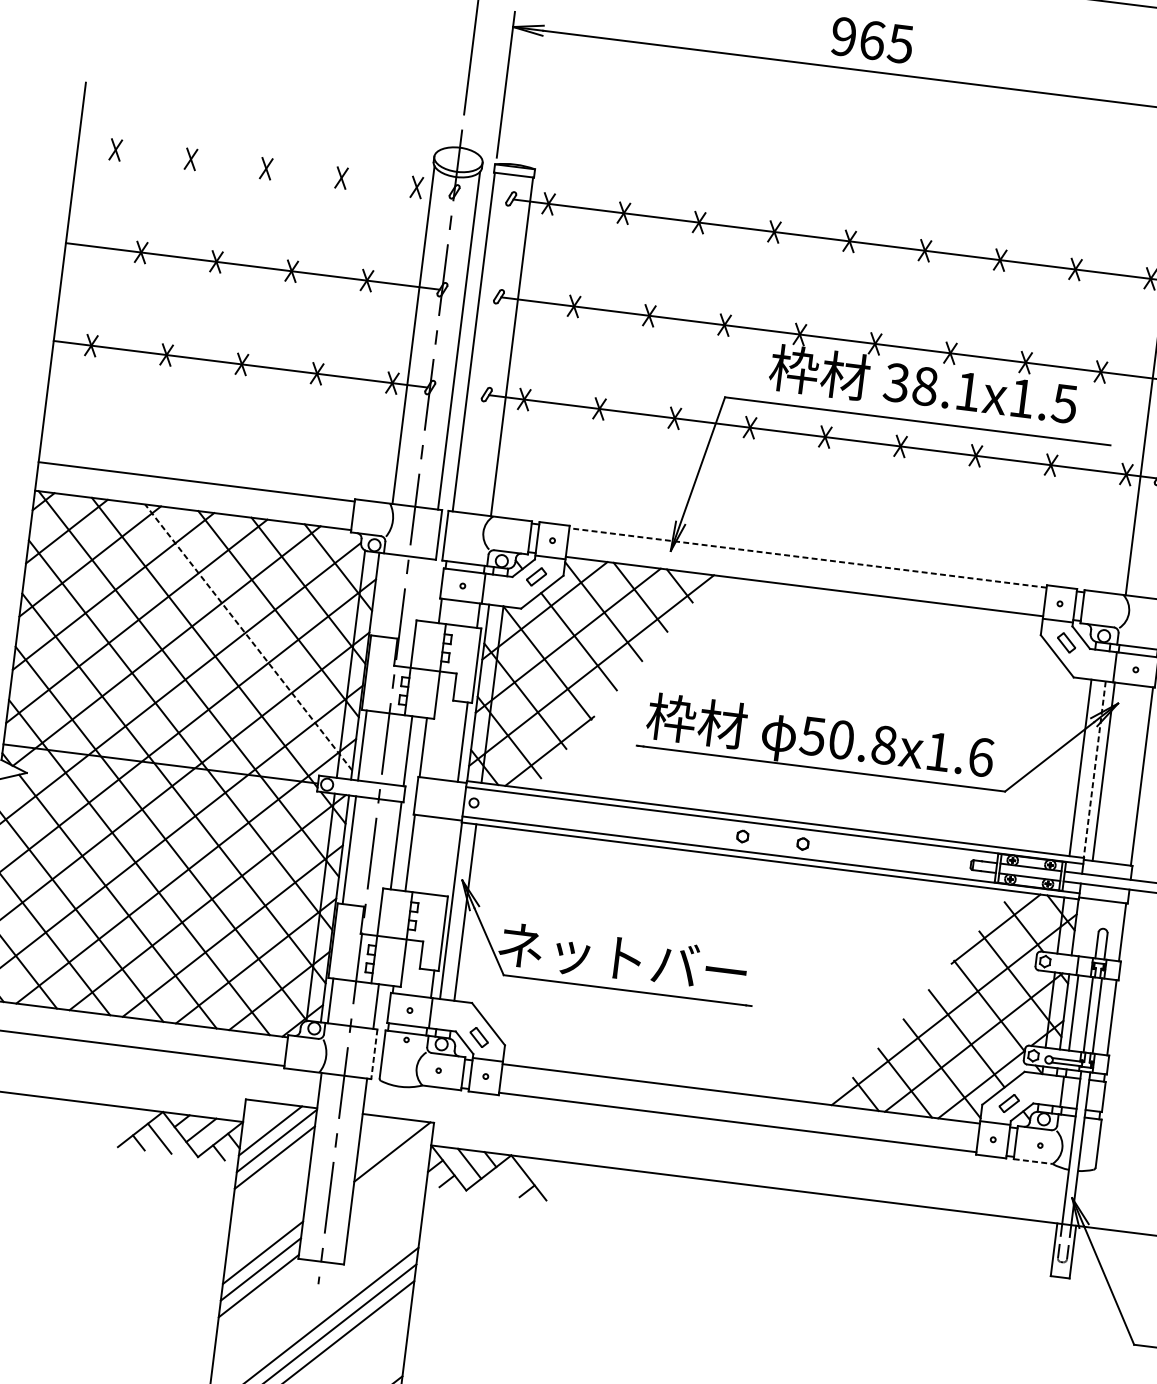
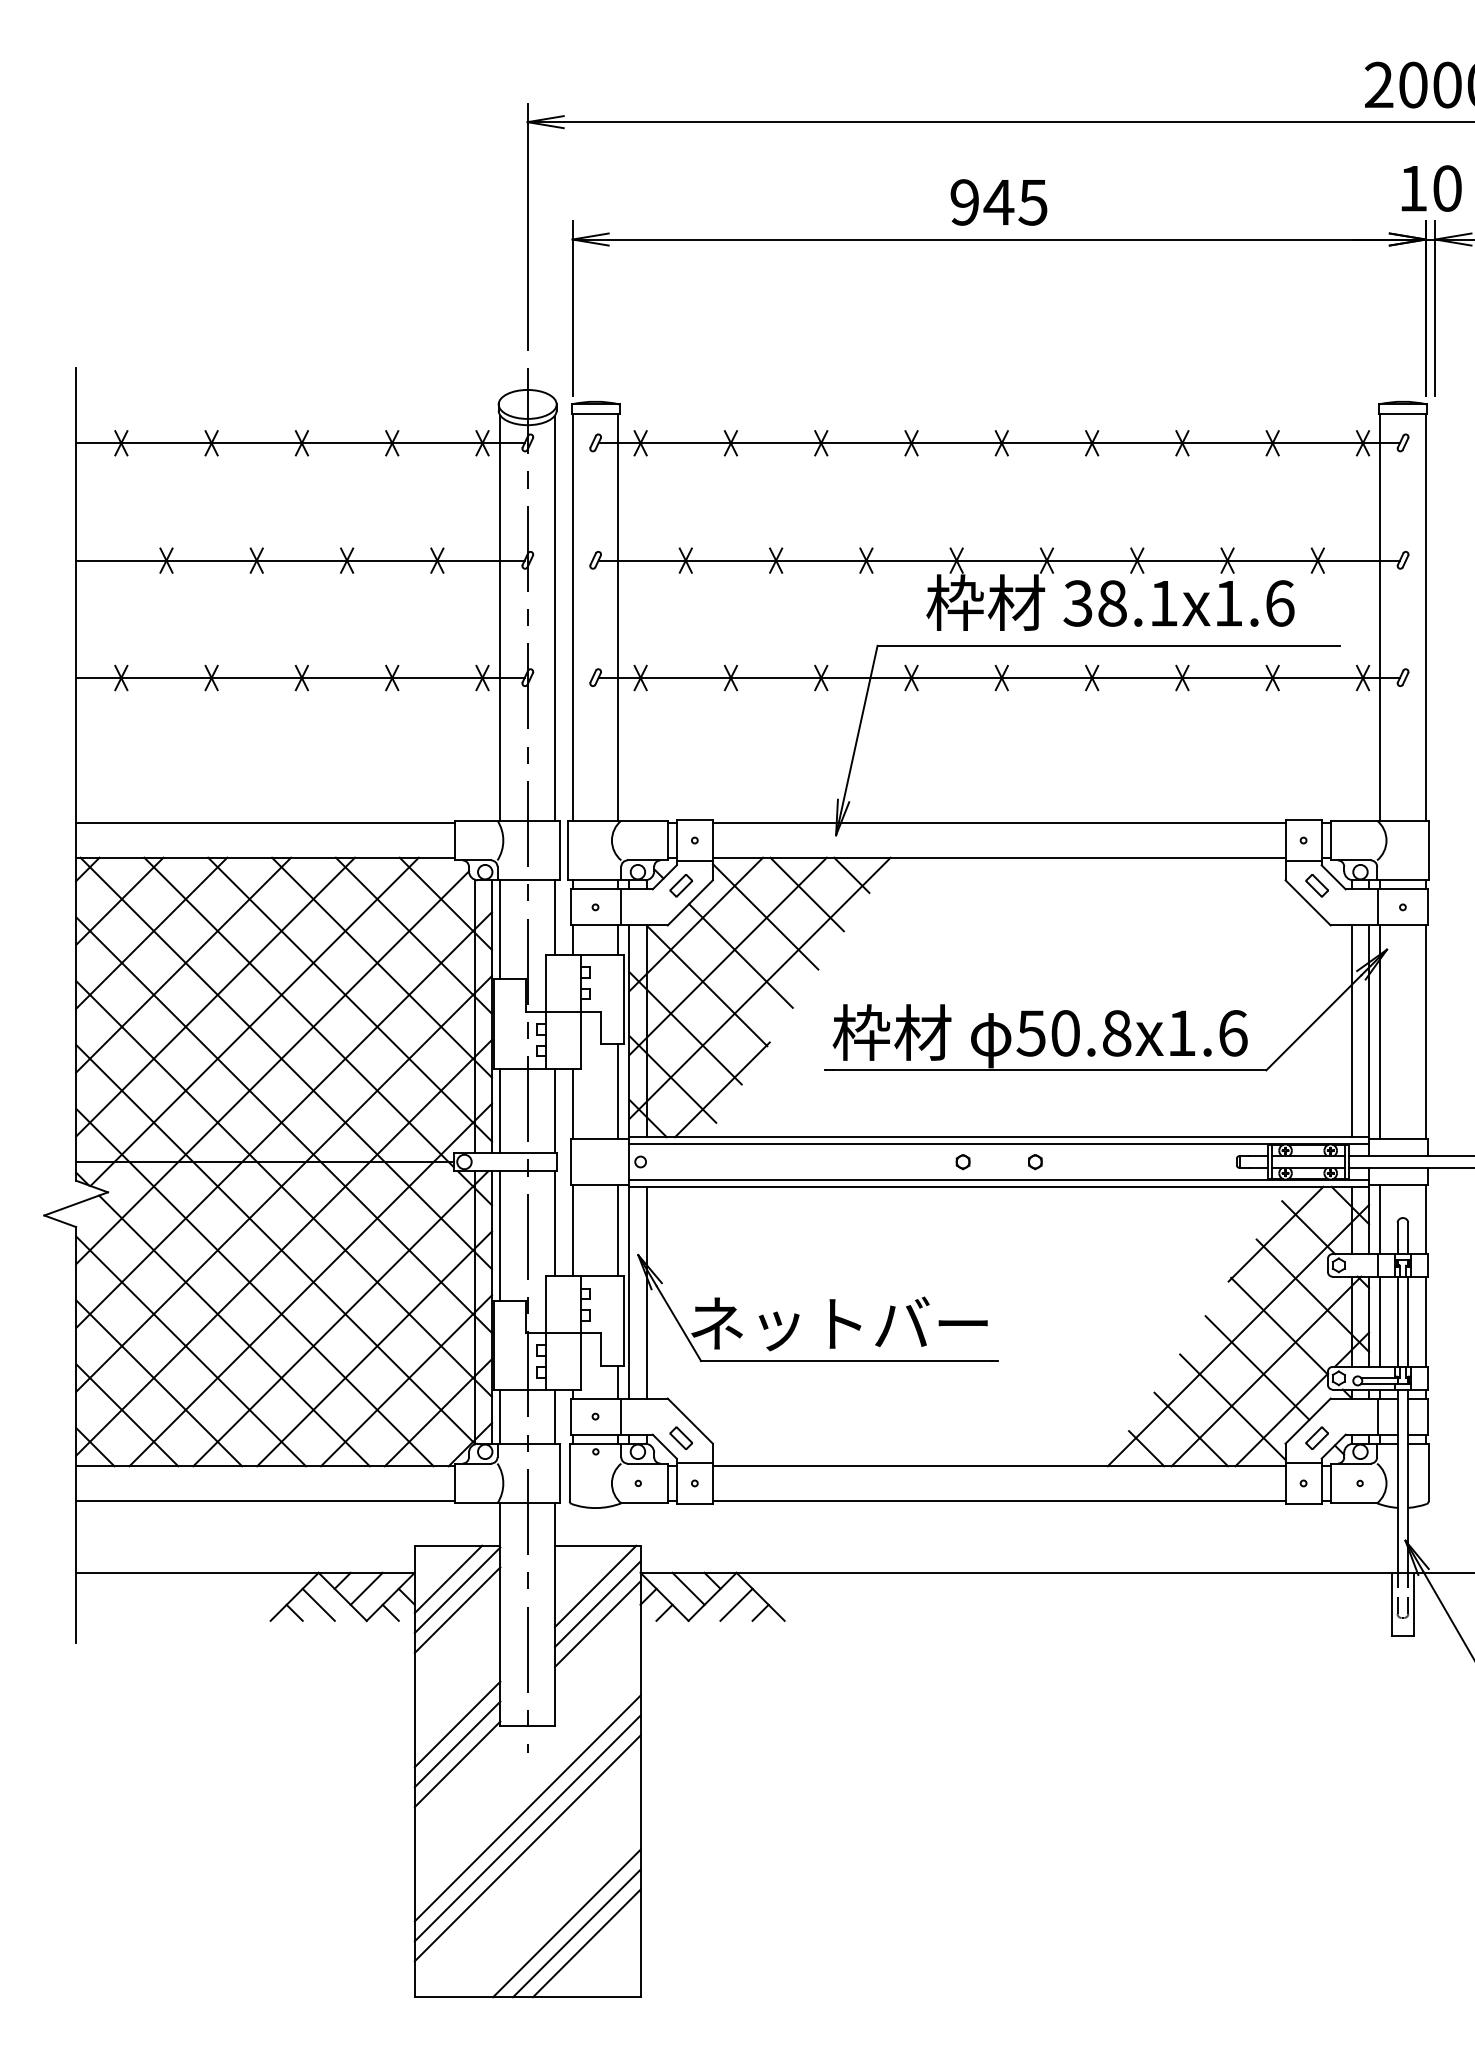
text: (871, 40) -> (998, 202), 965 -> 945
line: (265, 168) -> (300, 443), added
text: (1064, 403) -> (1279, 603), 38.1x1.5 -> 38.1x1.6
line: (807, 557) -> (998, 823), dashed -> solid
line: (427, 590) -> (554, 917), added
line: (381, 594) -> (500, 929), added
line: (249, 637) -> (350, 999), dashed -> solid
line: (1095, 769) -> (1369, 1031), dashed -> solid
line: (448, 857) -> (618, 1230), added
line: (1084, 927) -> (1380, 1219), added
line: (374, 1054) -> (559, 1473), dashed -> solid
line: (1033, 1161) -> (1354, 1503), dashed -> solid
line: (392, 1167) -> (597, 1604), added
line: (507, 1181) -> (736, 1604), added
line: (390, 1183) -> (597, 1623), added

